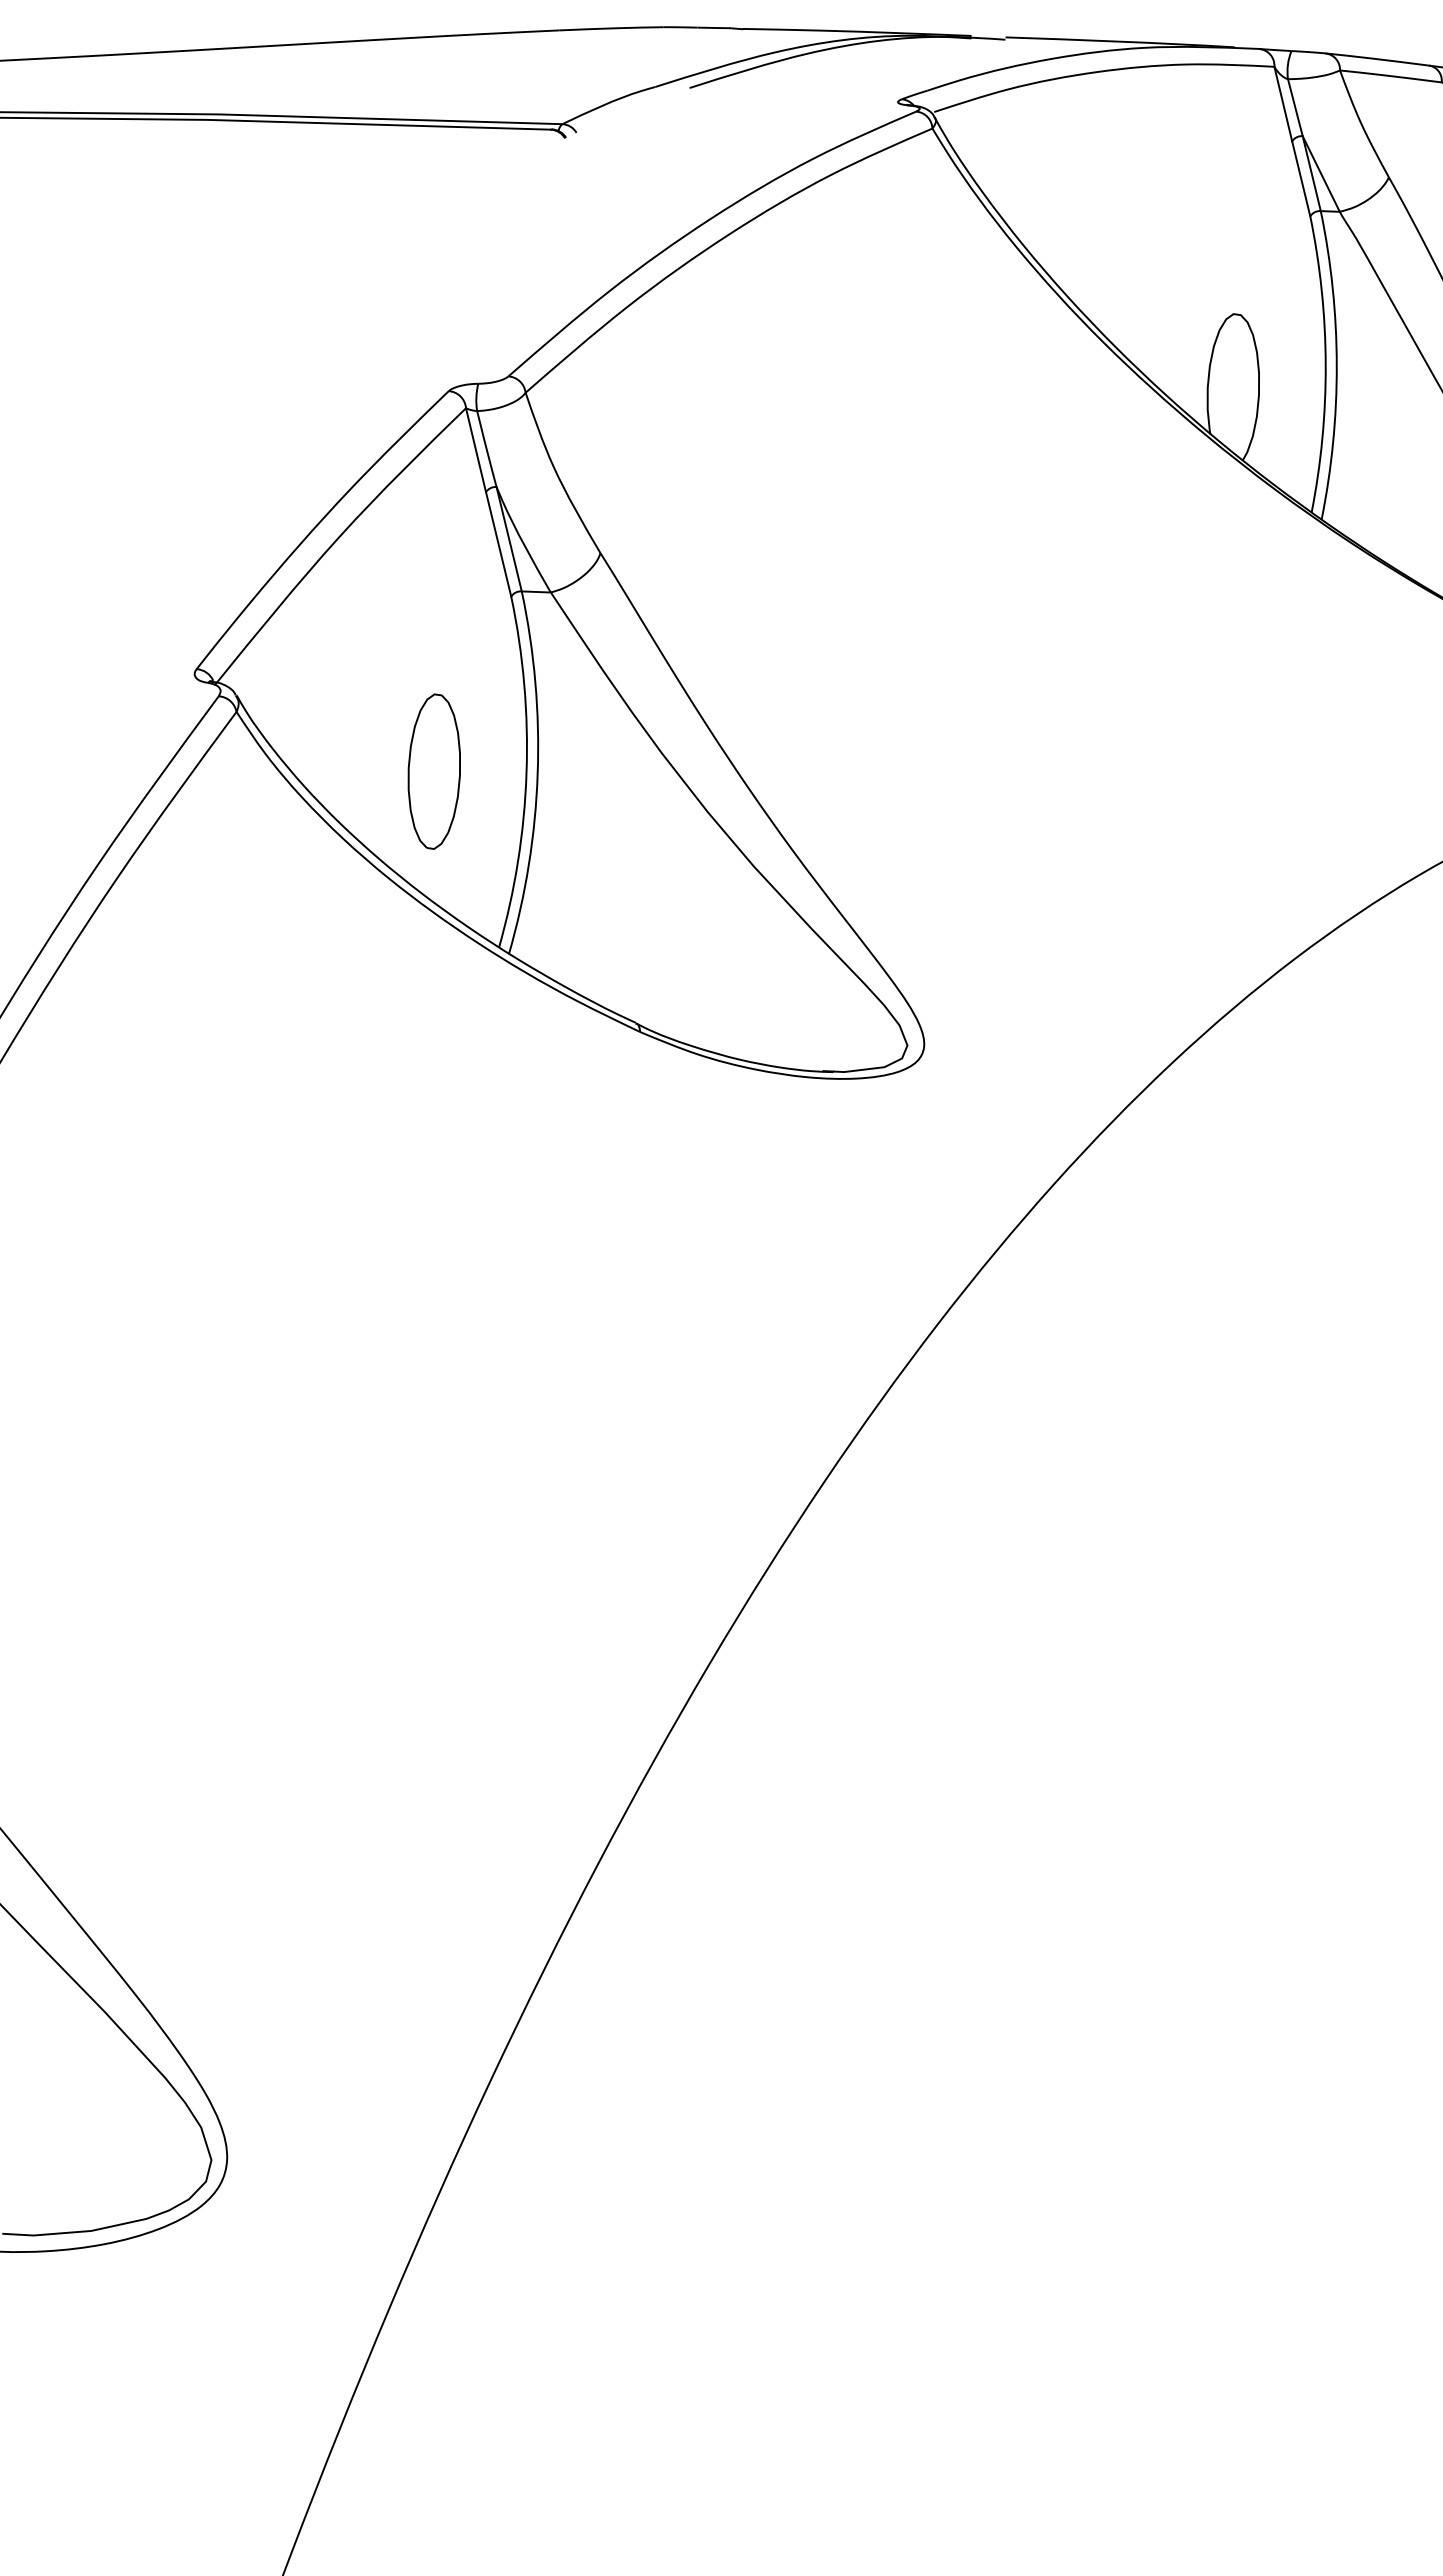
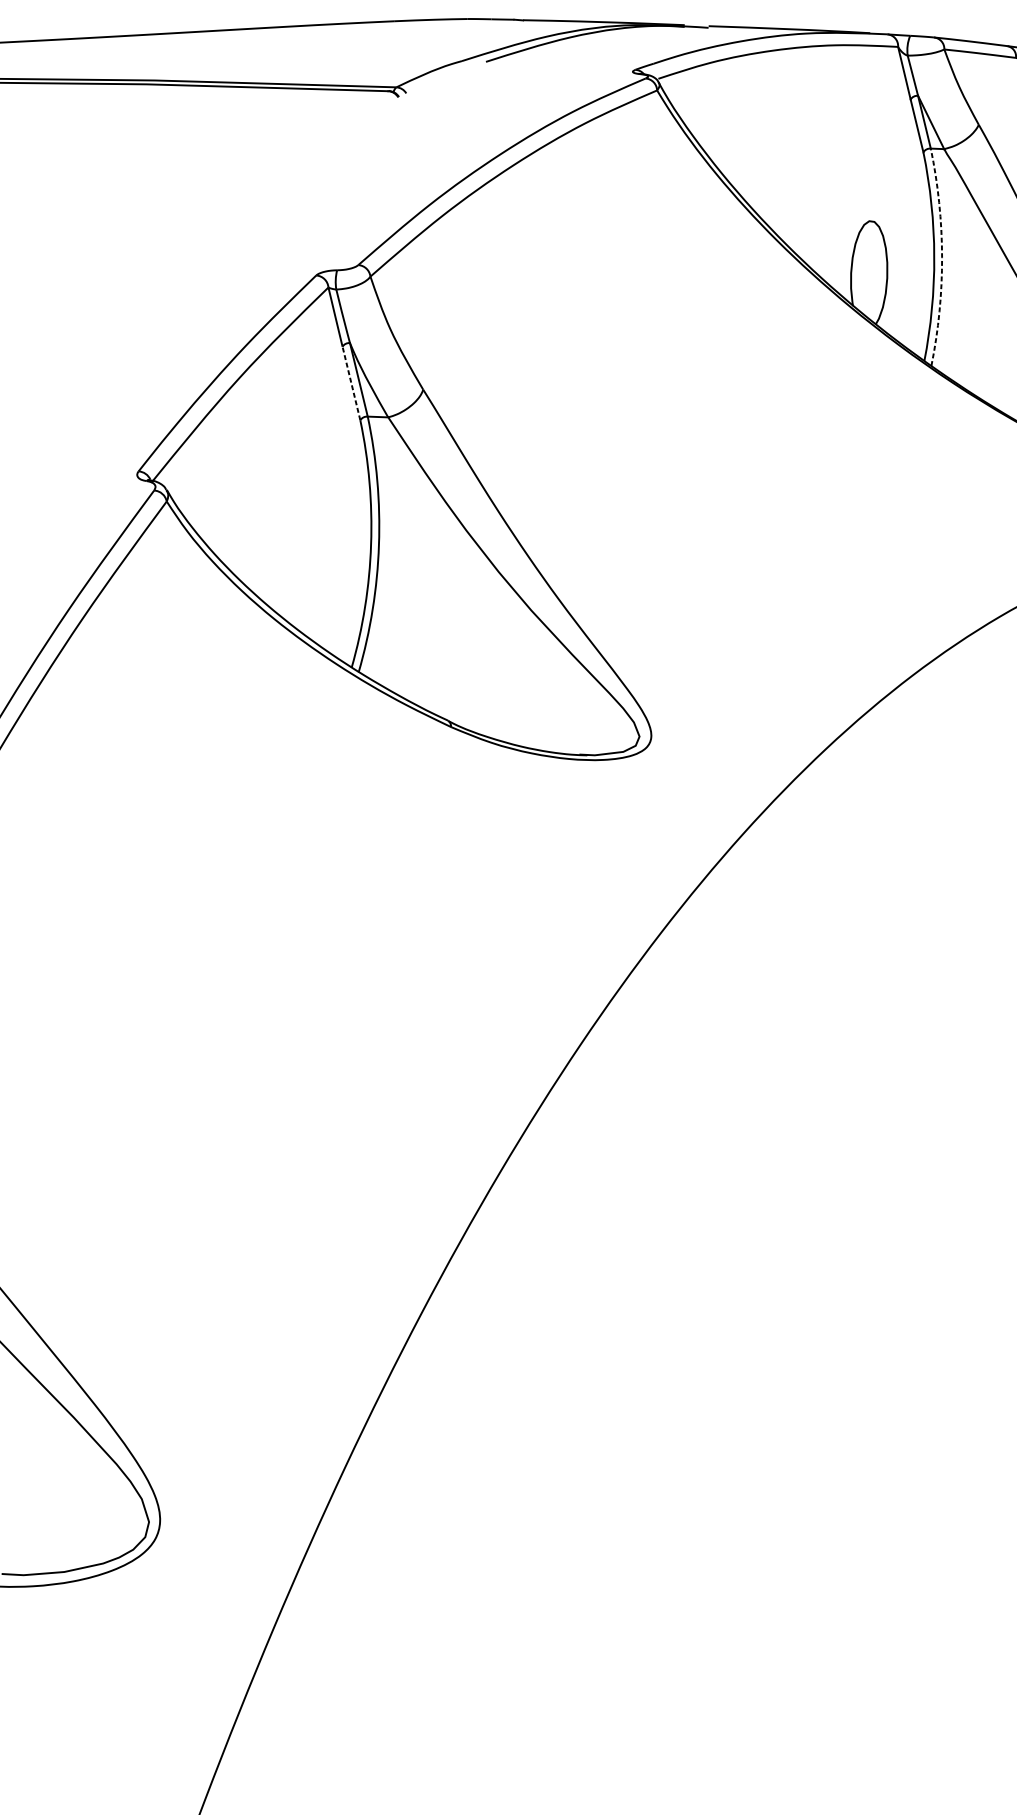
arc: (1336, 365) -> (941, 257), solid -> dashed
line: (498, 544) -> (351, 383), solid -> dashed
part: (433, 771) -> (305, 543), removed

